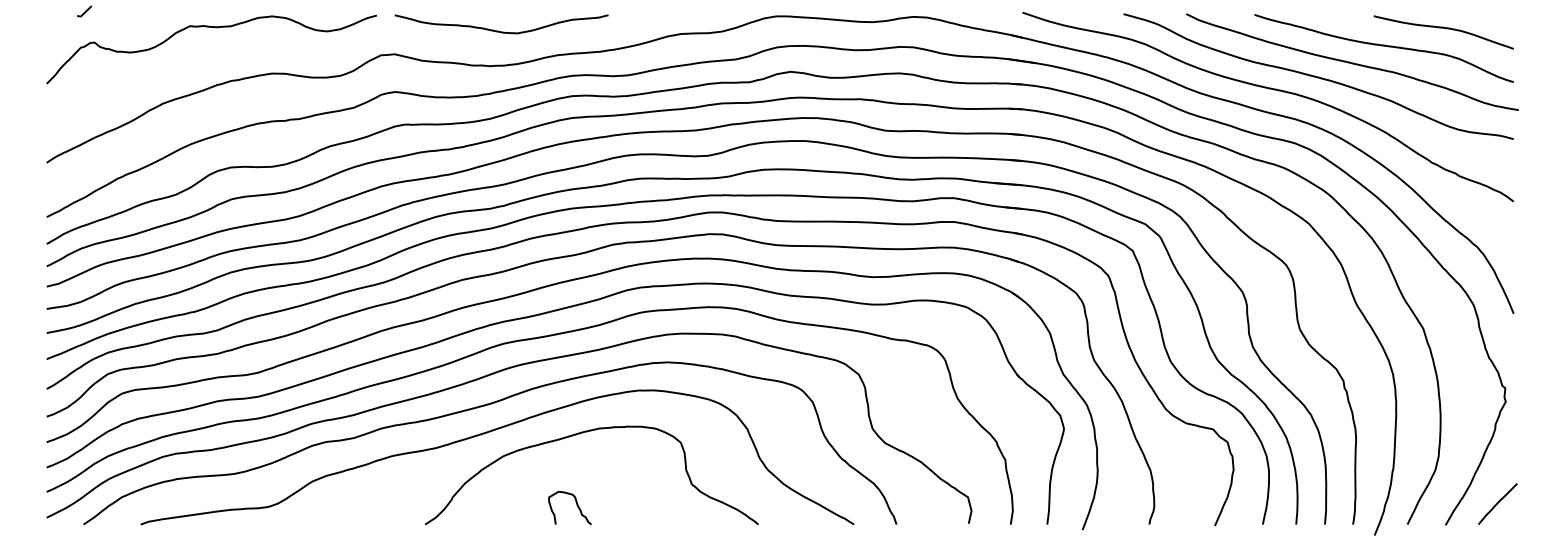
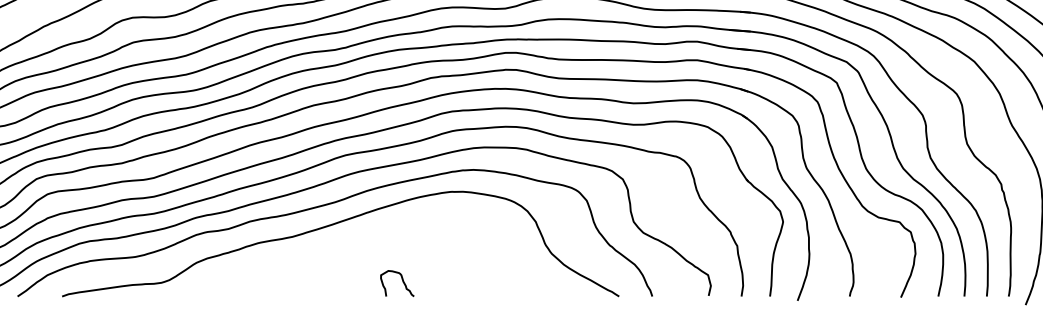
curve: (579, 434) -> (404, 226), removed

